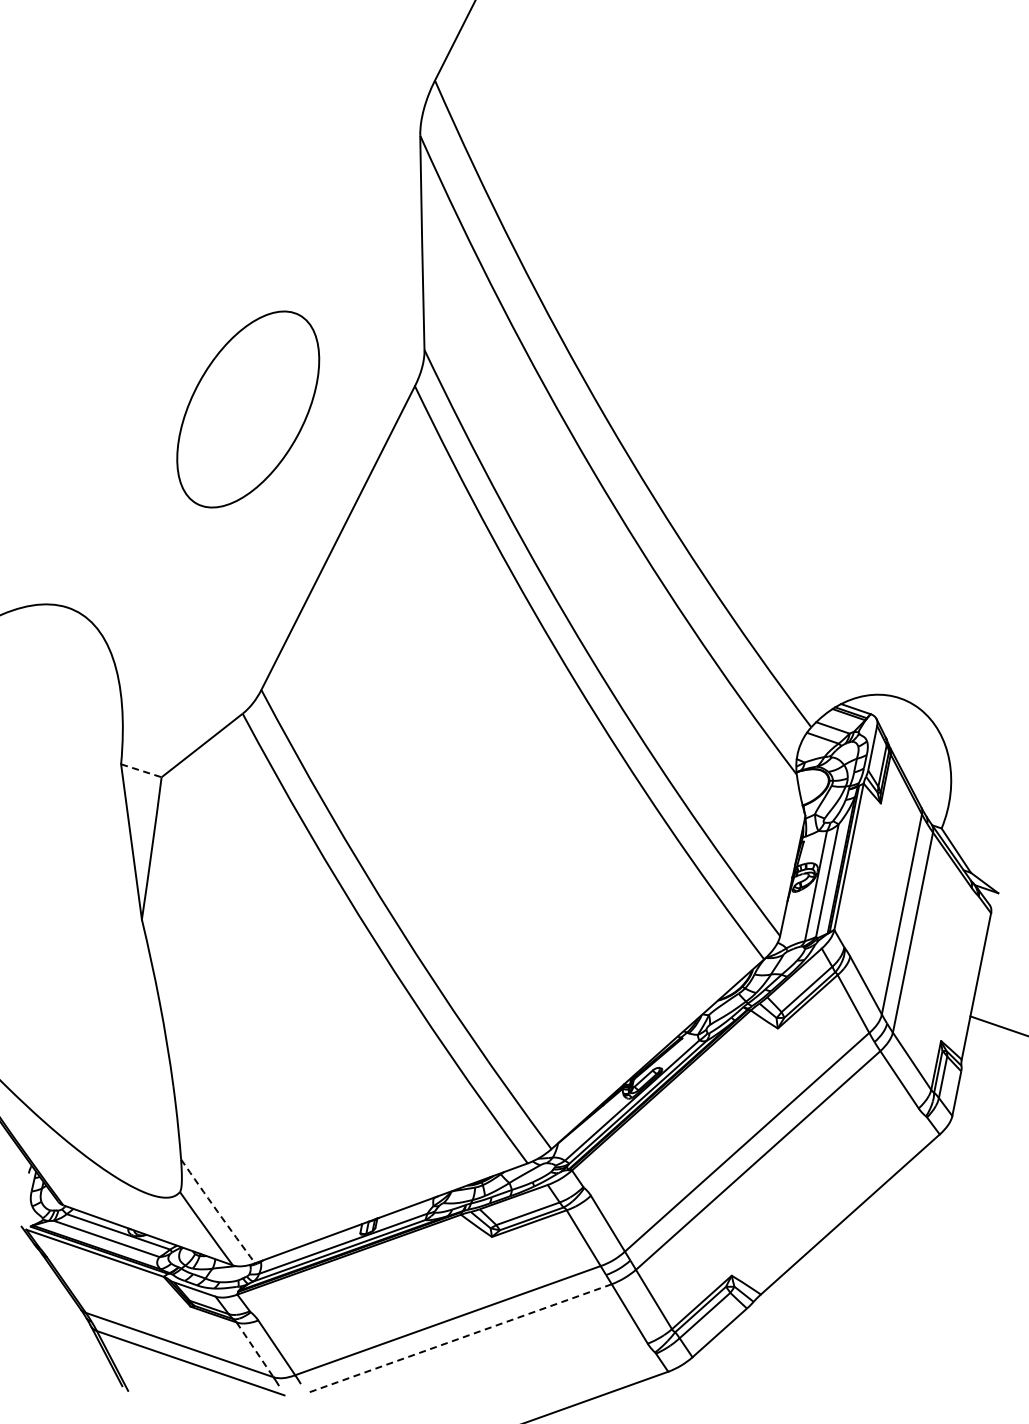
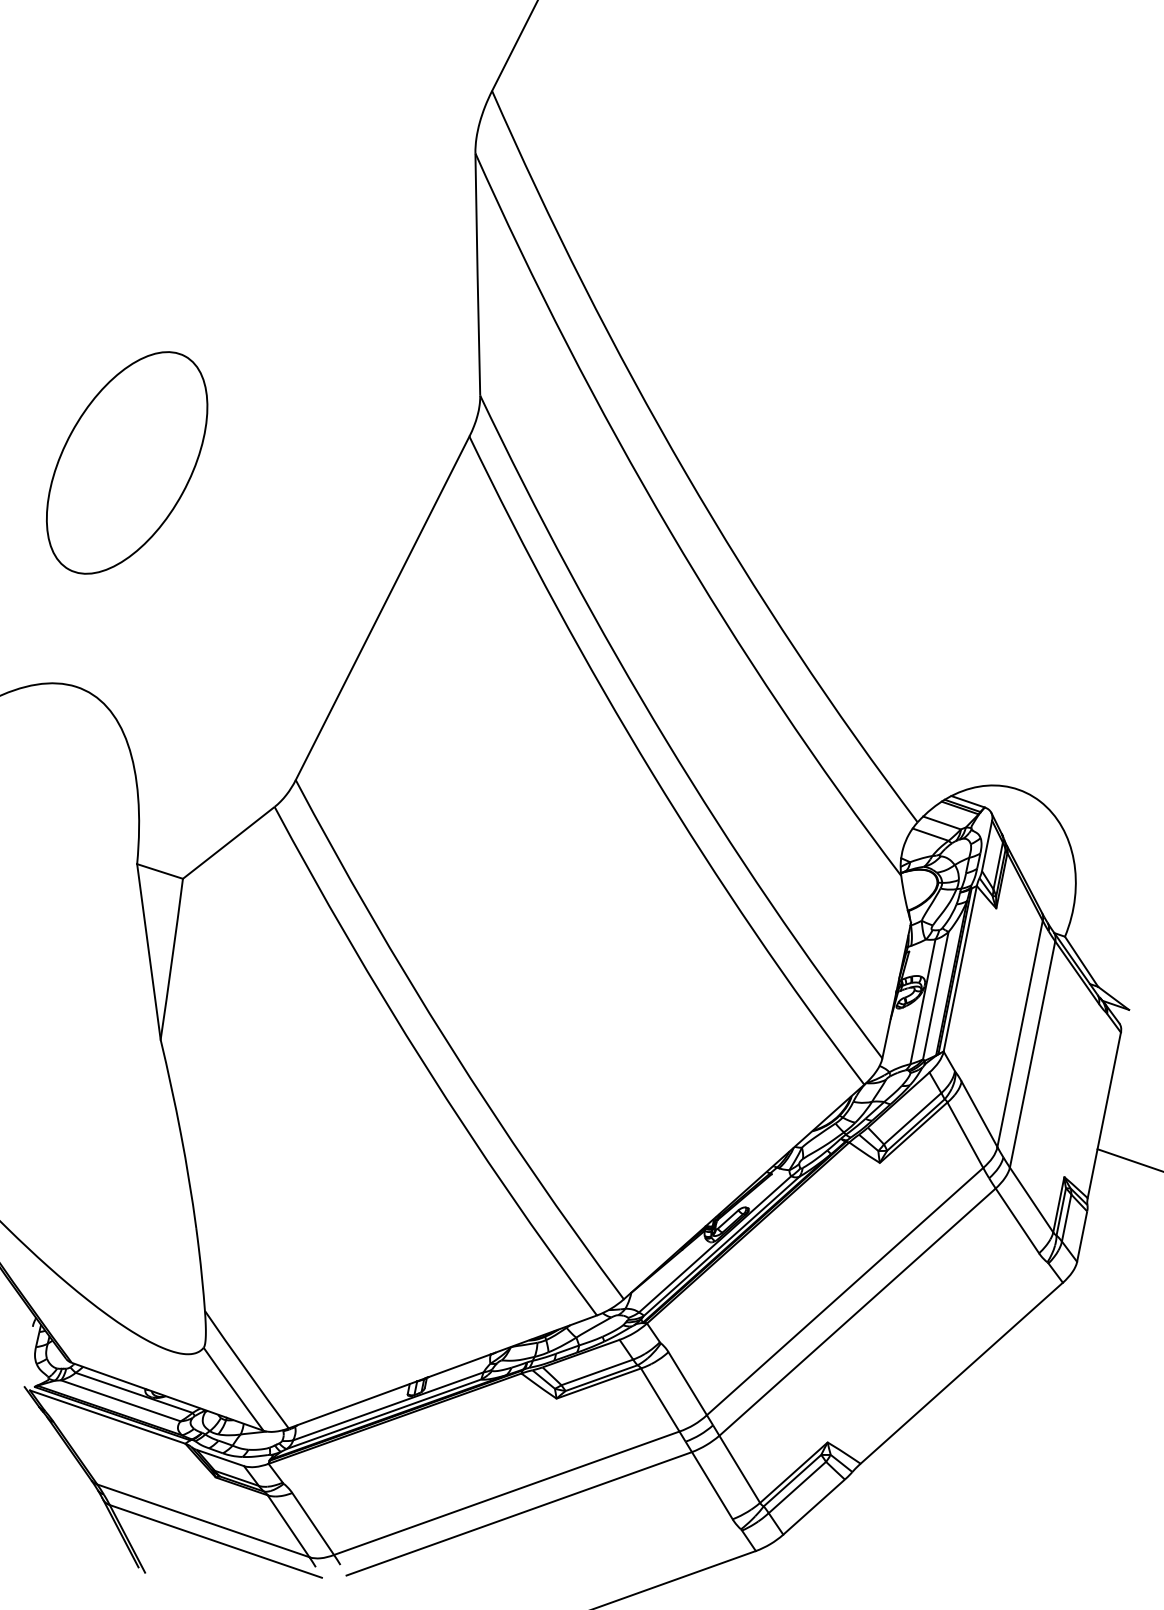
part: (248, 409) -> (127, 462), moved
line: (141, 770) -> (160, 871), dashed -> solid
arc: (217, 1211) -> (246, 1369), dashed -> solid
line: (458, 1339) -> (518, 1514), dashed -> solid
line: (255, 1350) -> (289, 1527), dashed -> solid

